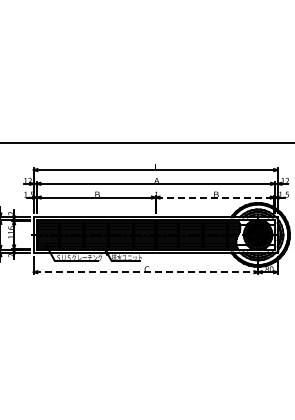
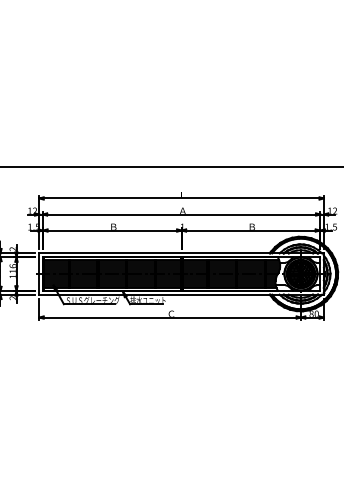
line: (215, 197) -> (251, 230), dashed -> solid
line: (146, 272) -> (170, 317), dashed -> solid

